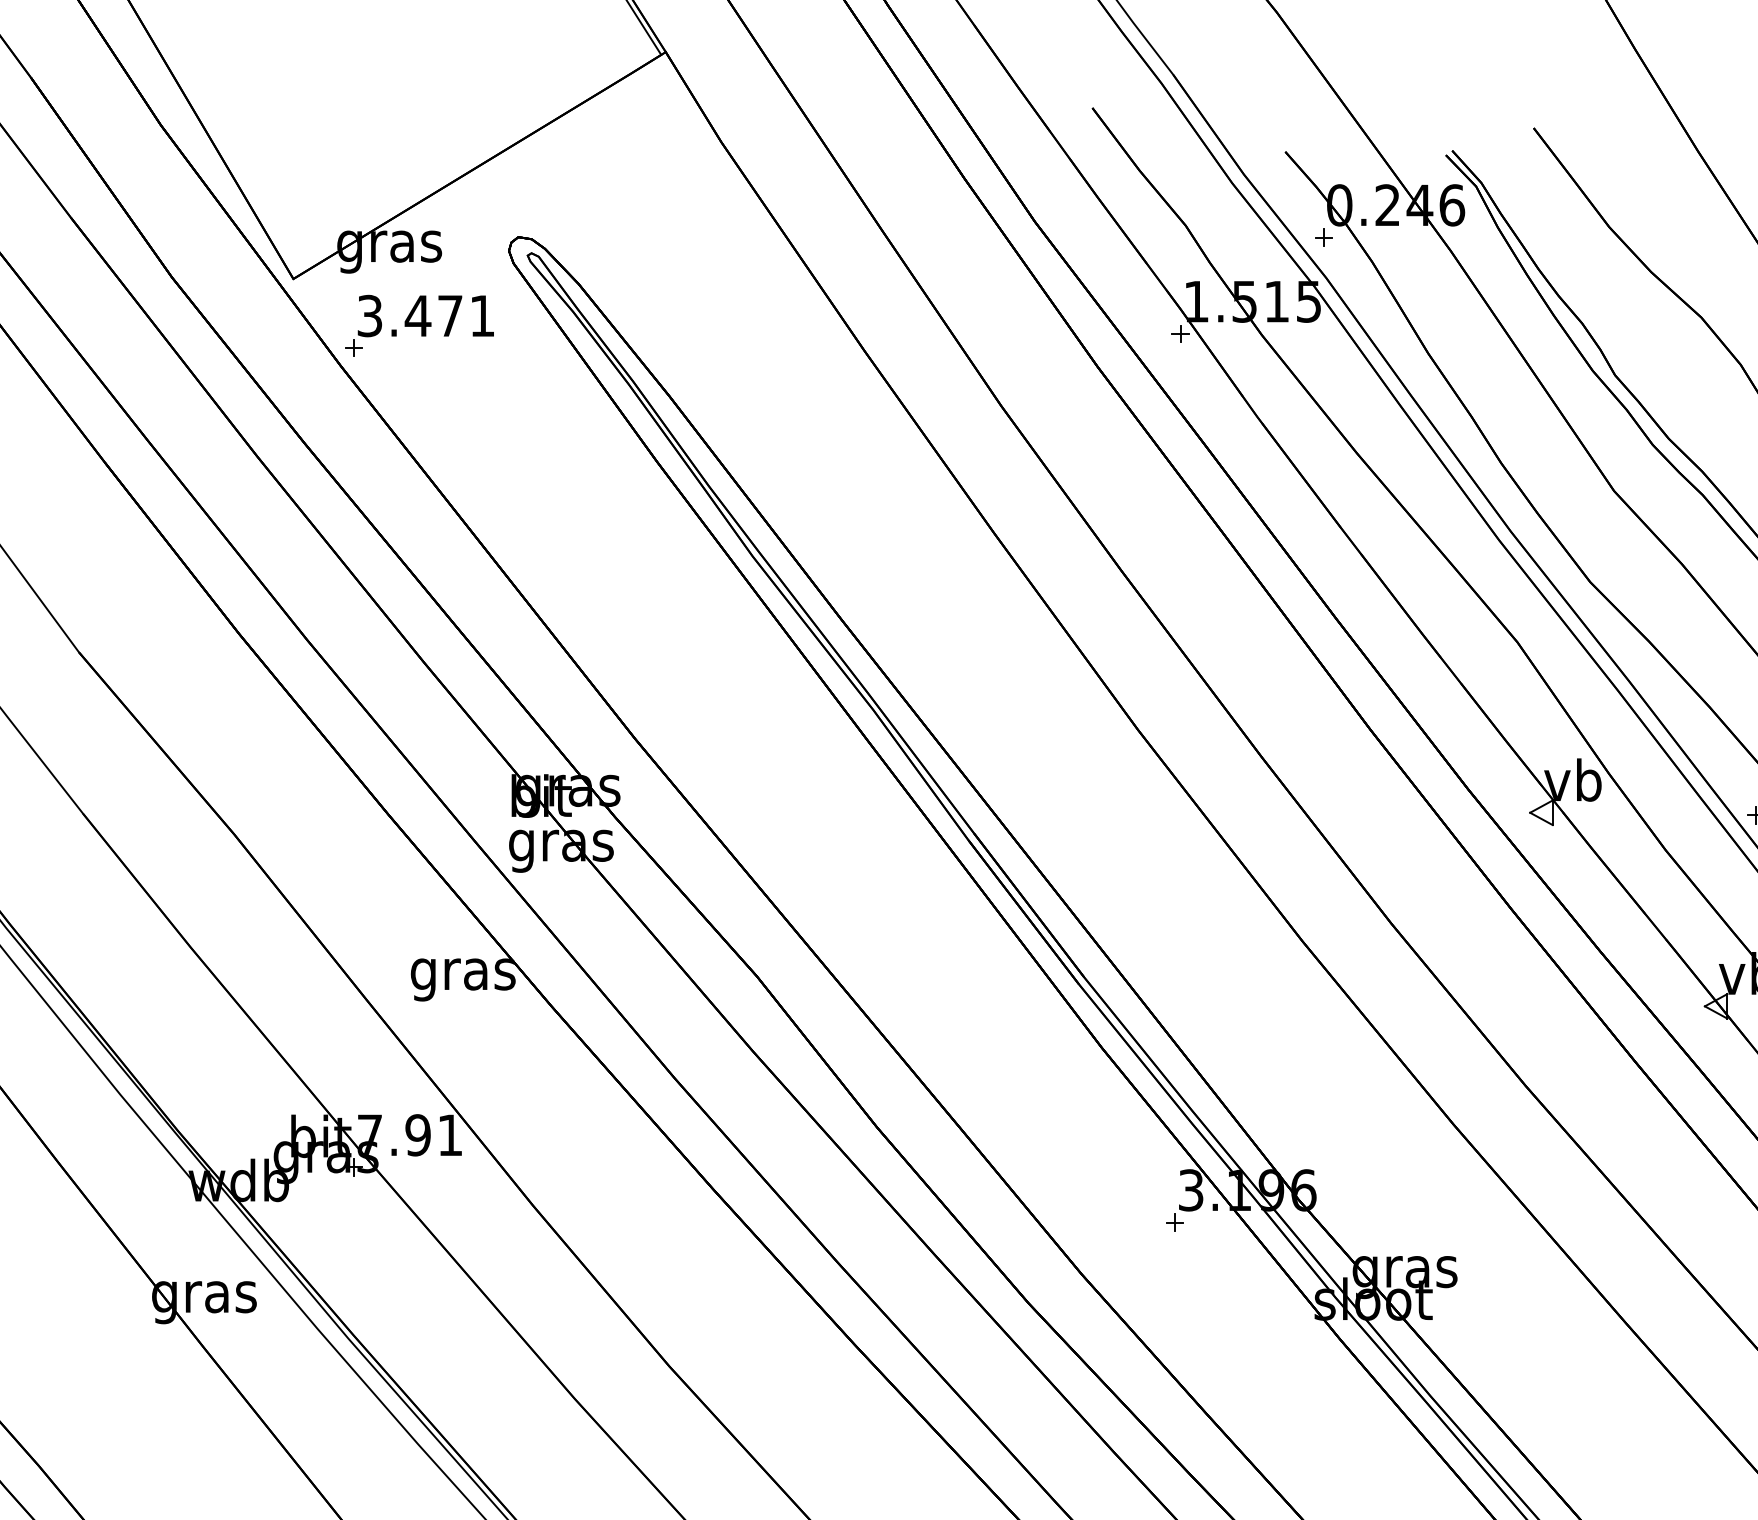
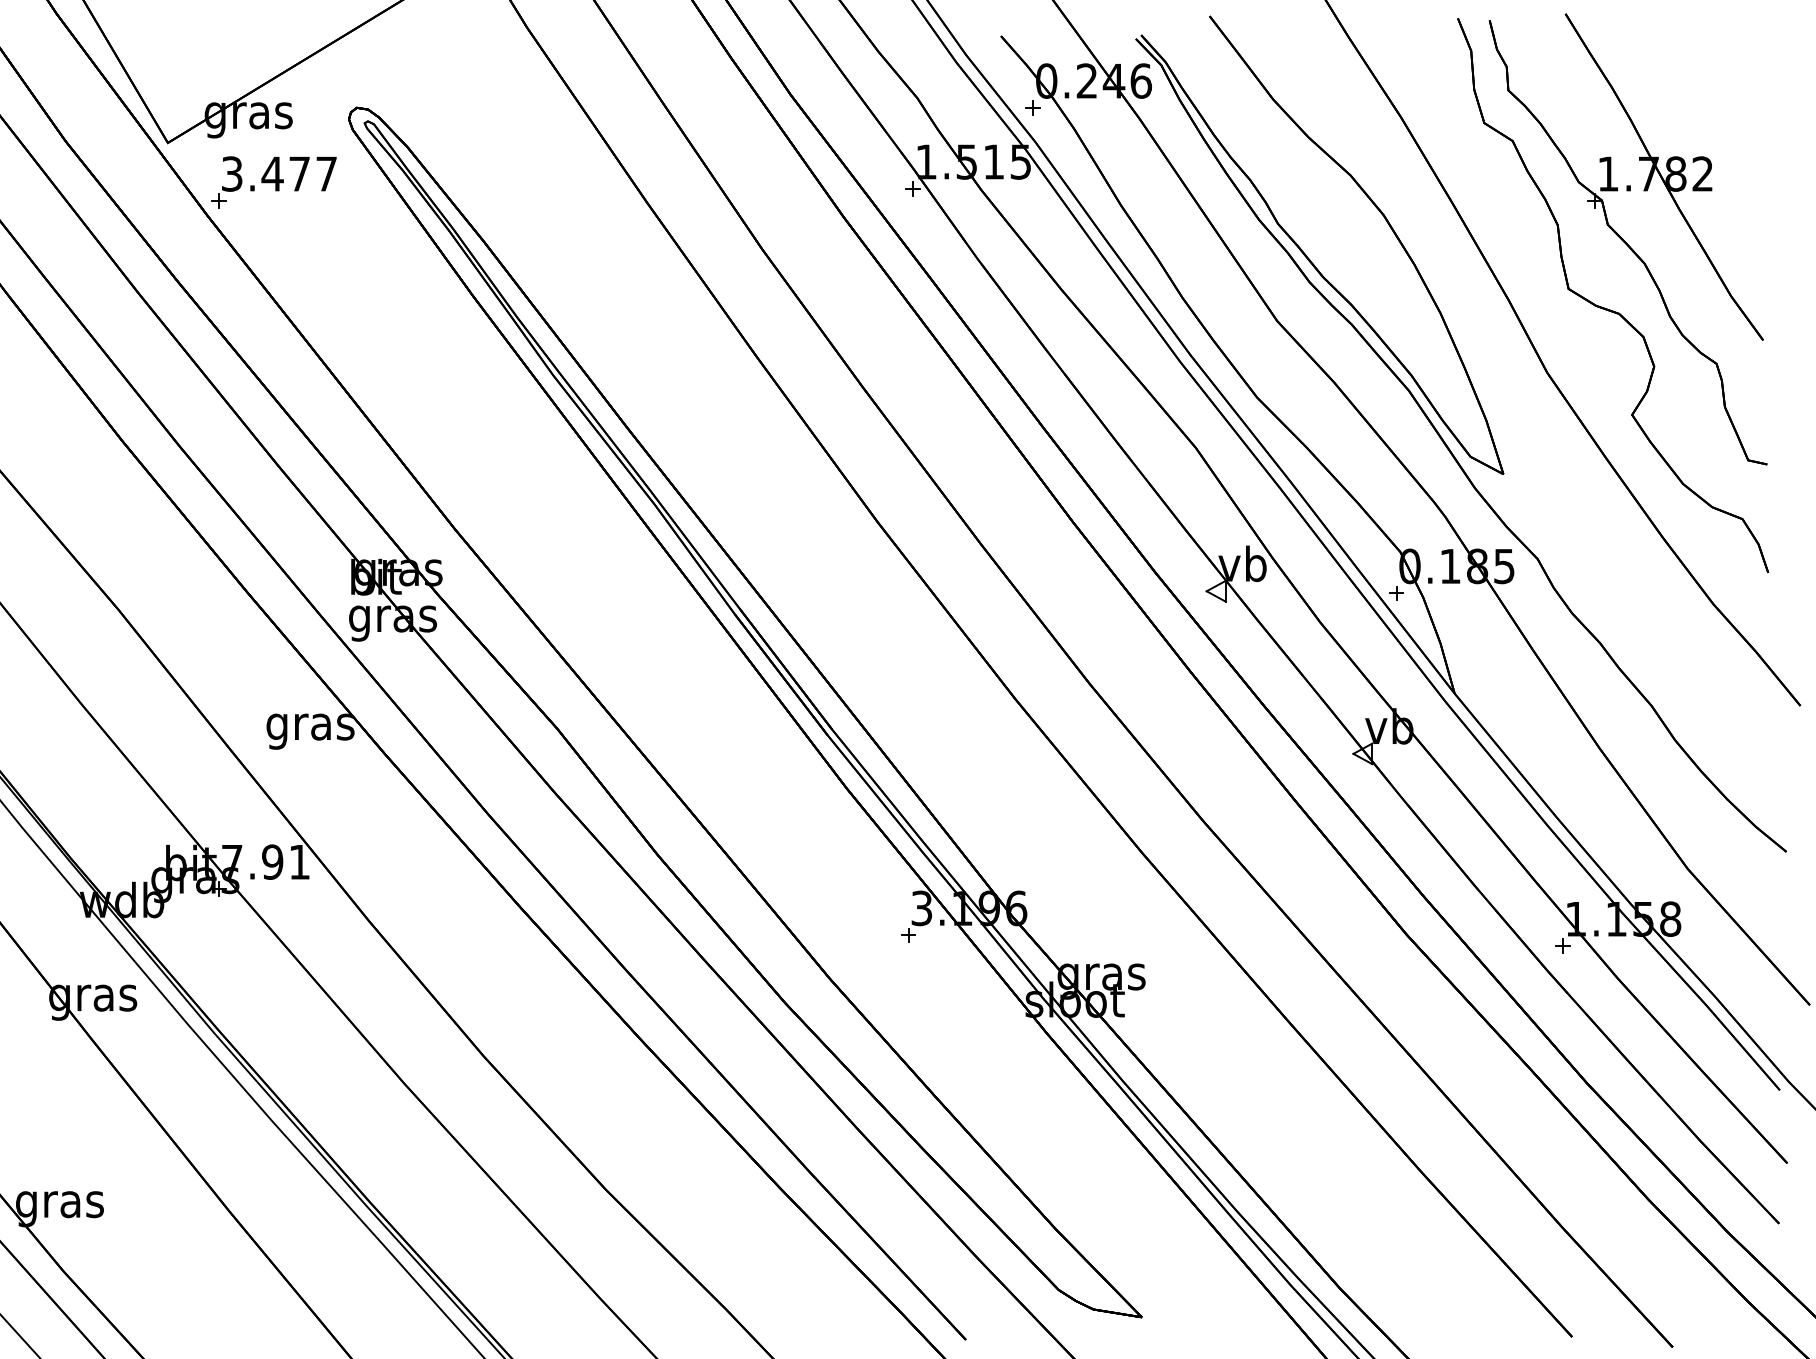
text: (482, 315) -> (326, 173), 3.471 -> 3.477

